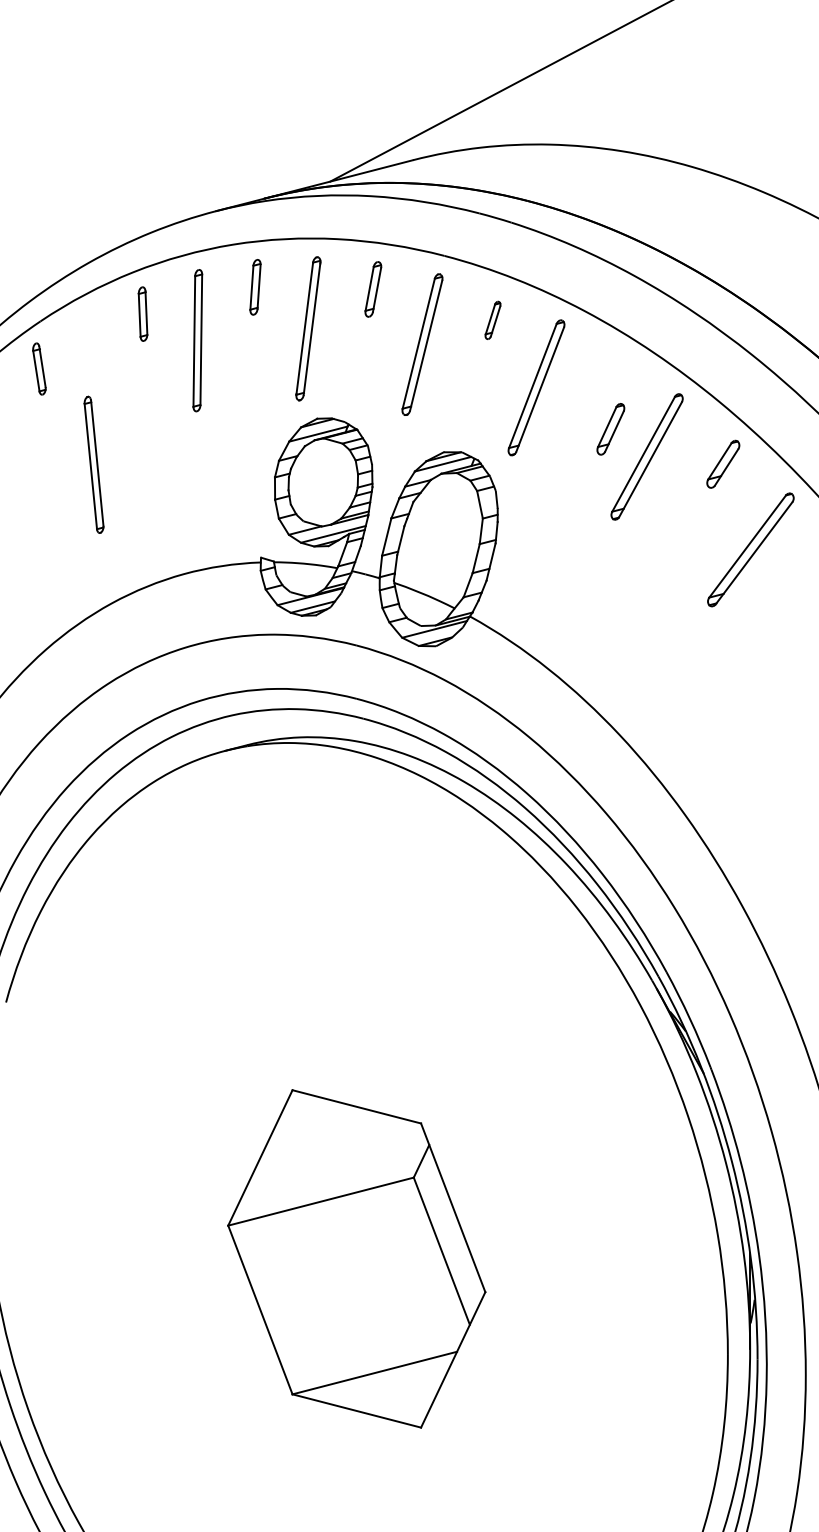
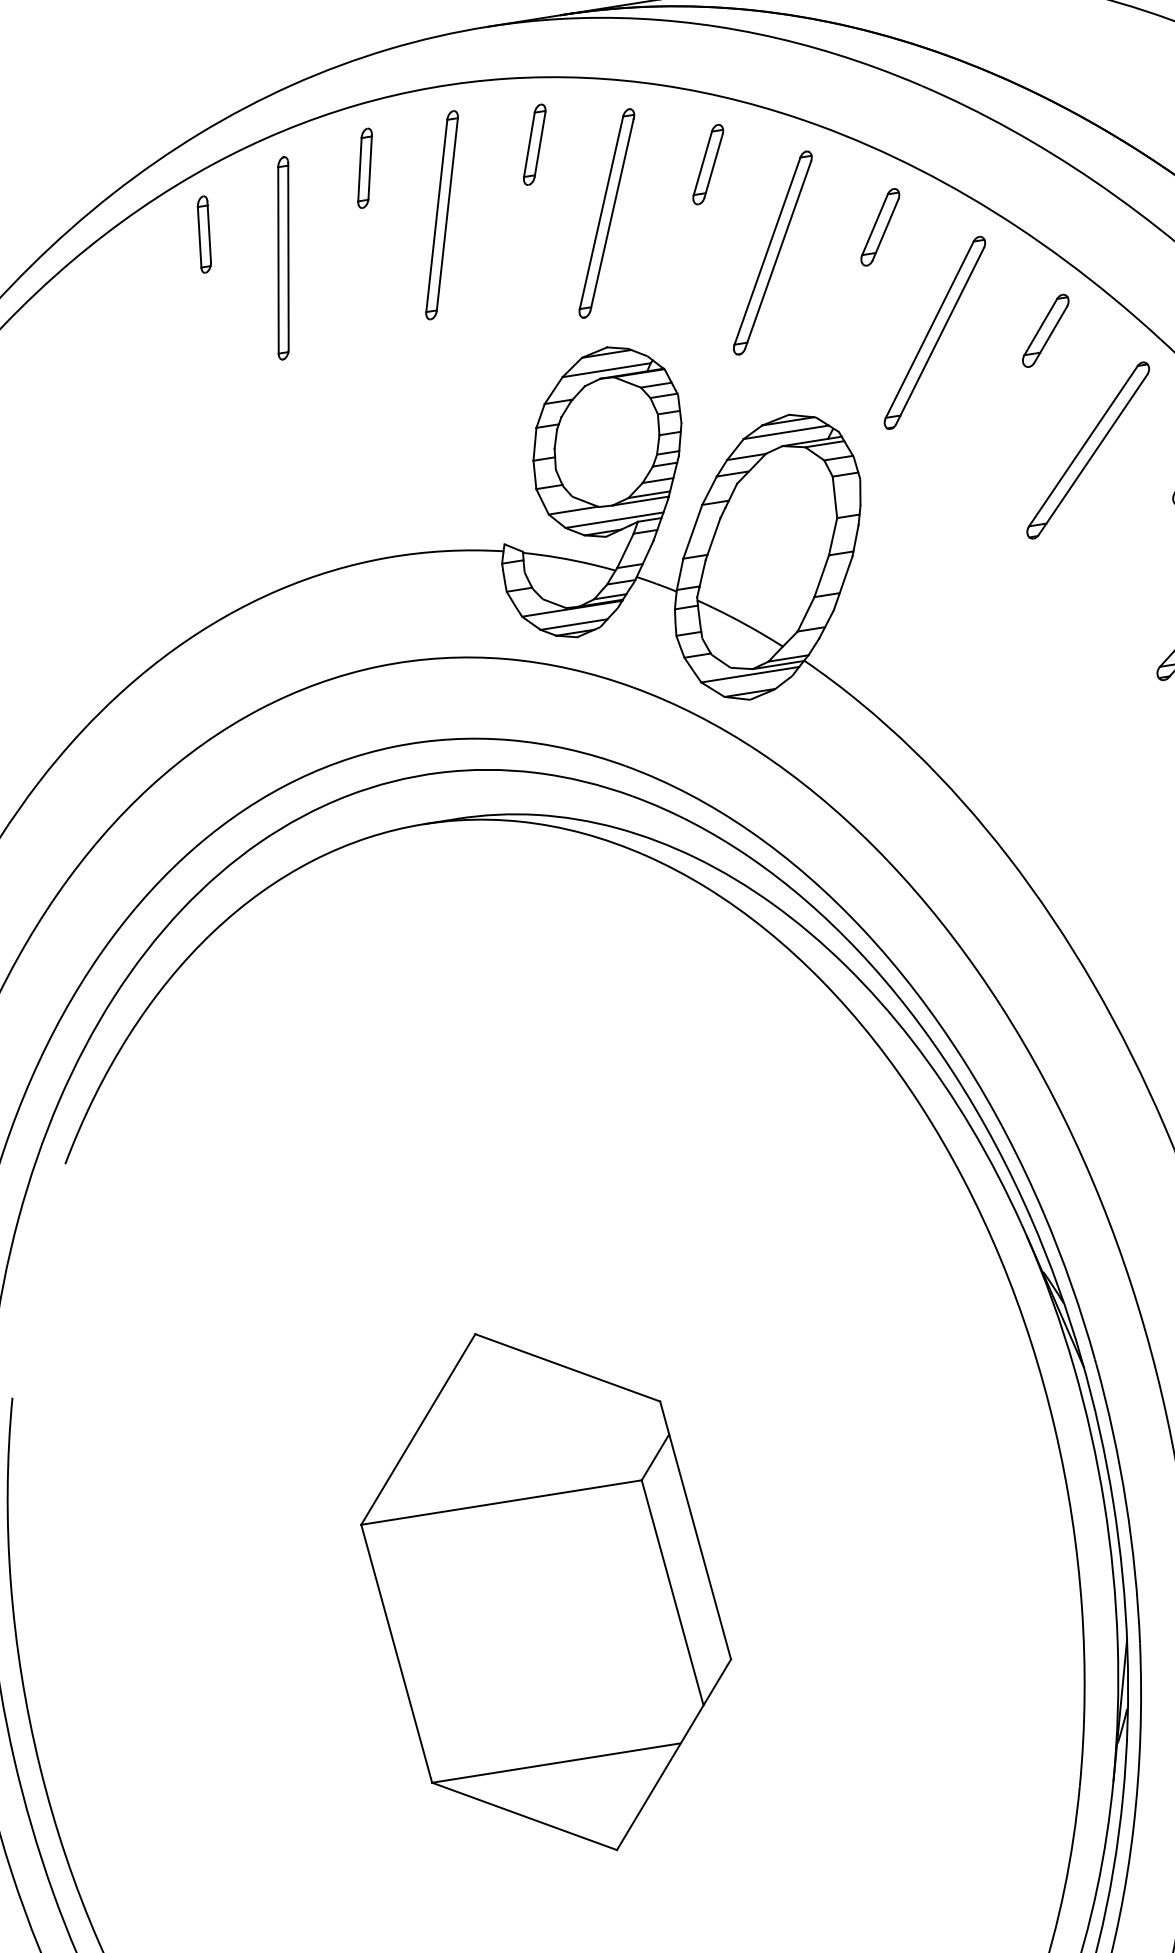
part: (492, 320) -> (879, 227), size x1.43
part: (610, 429) -> (1045, 331), moved
part: (93, 464) -> (282, 257), moved

